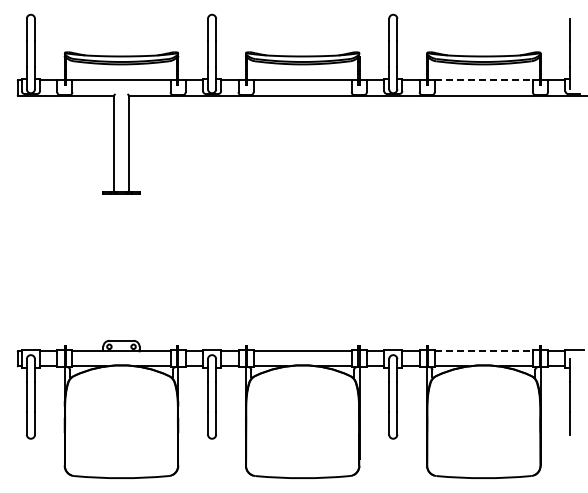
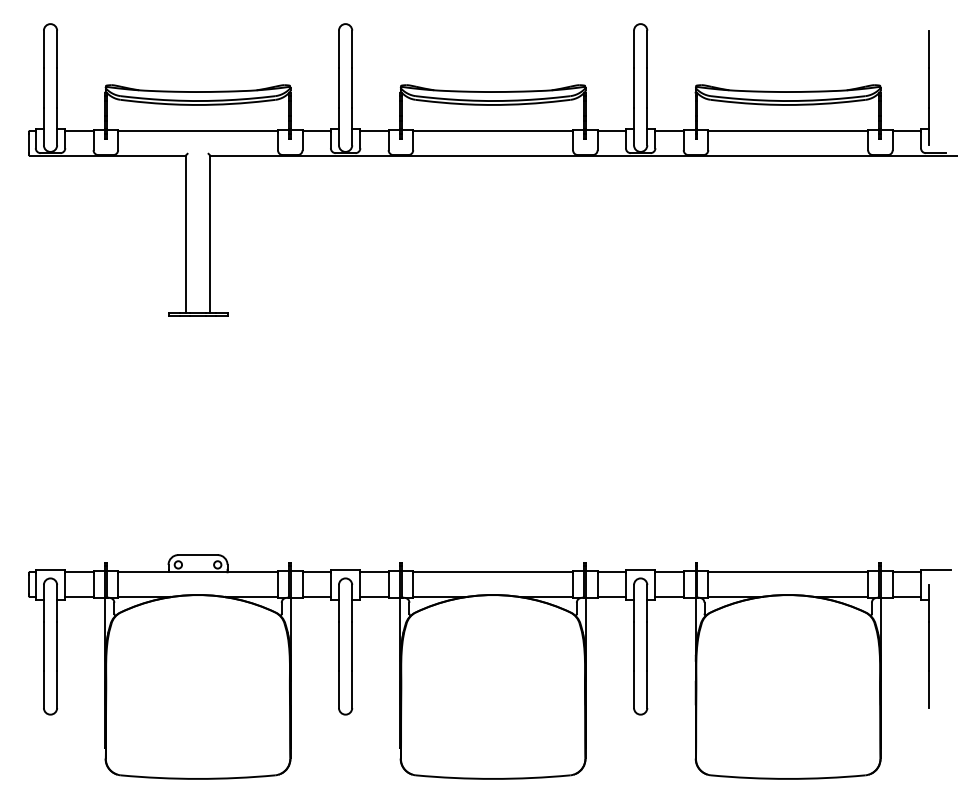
line: (484, 80) -> (789, 131), dashed -> solid
line: (484, 351) -> (789, 572), dashed -> solid

